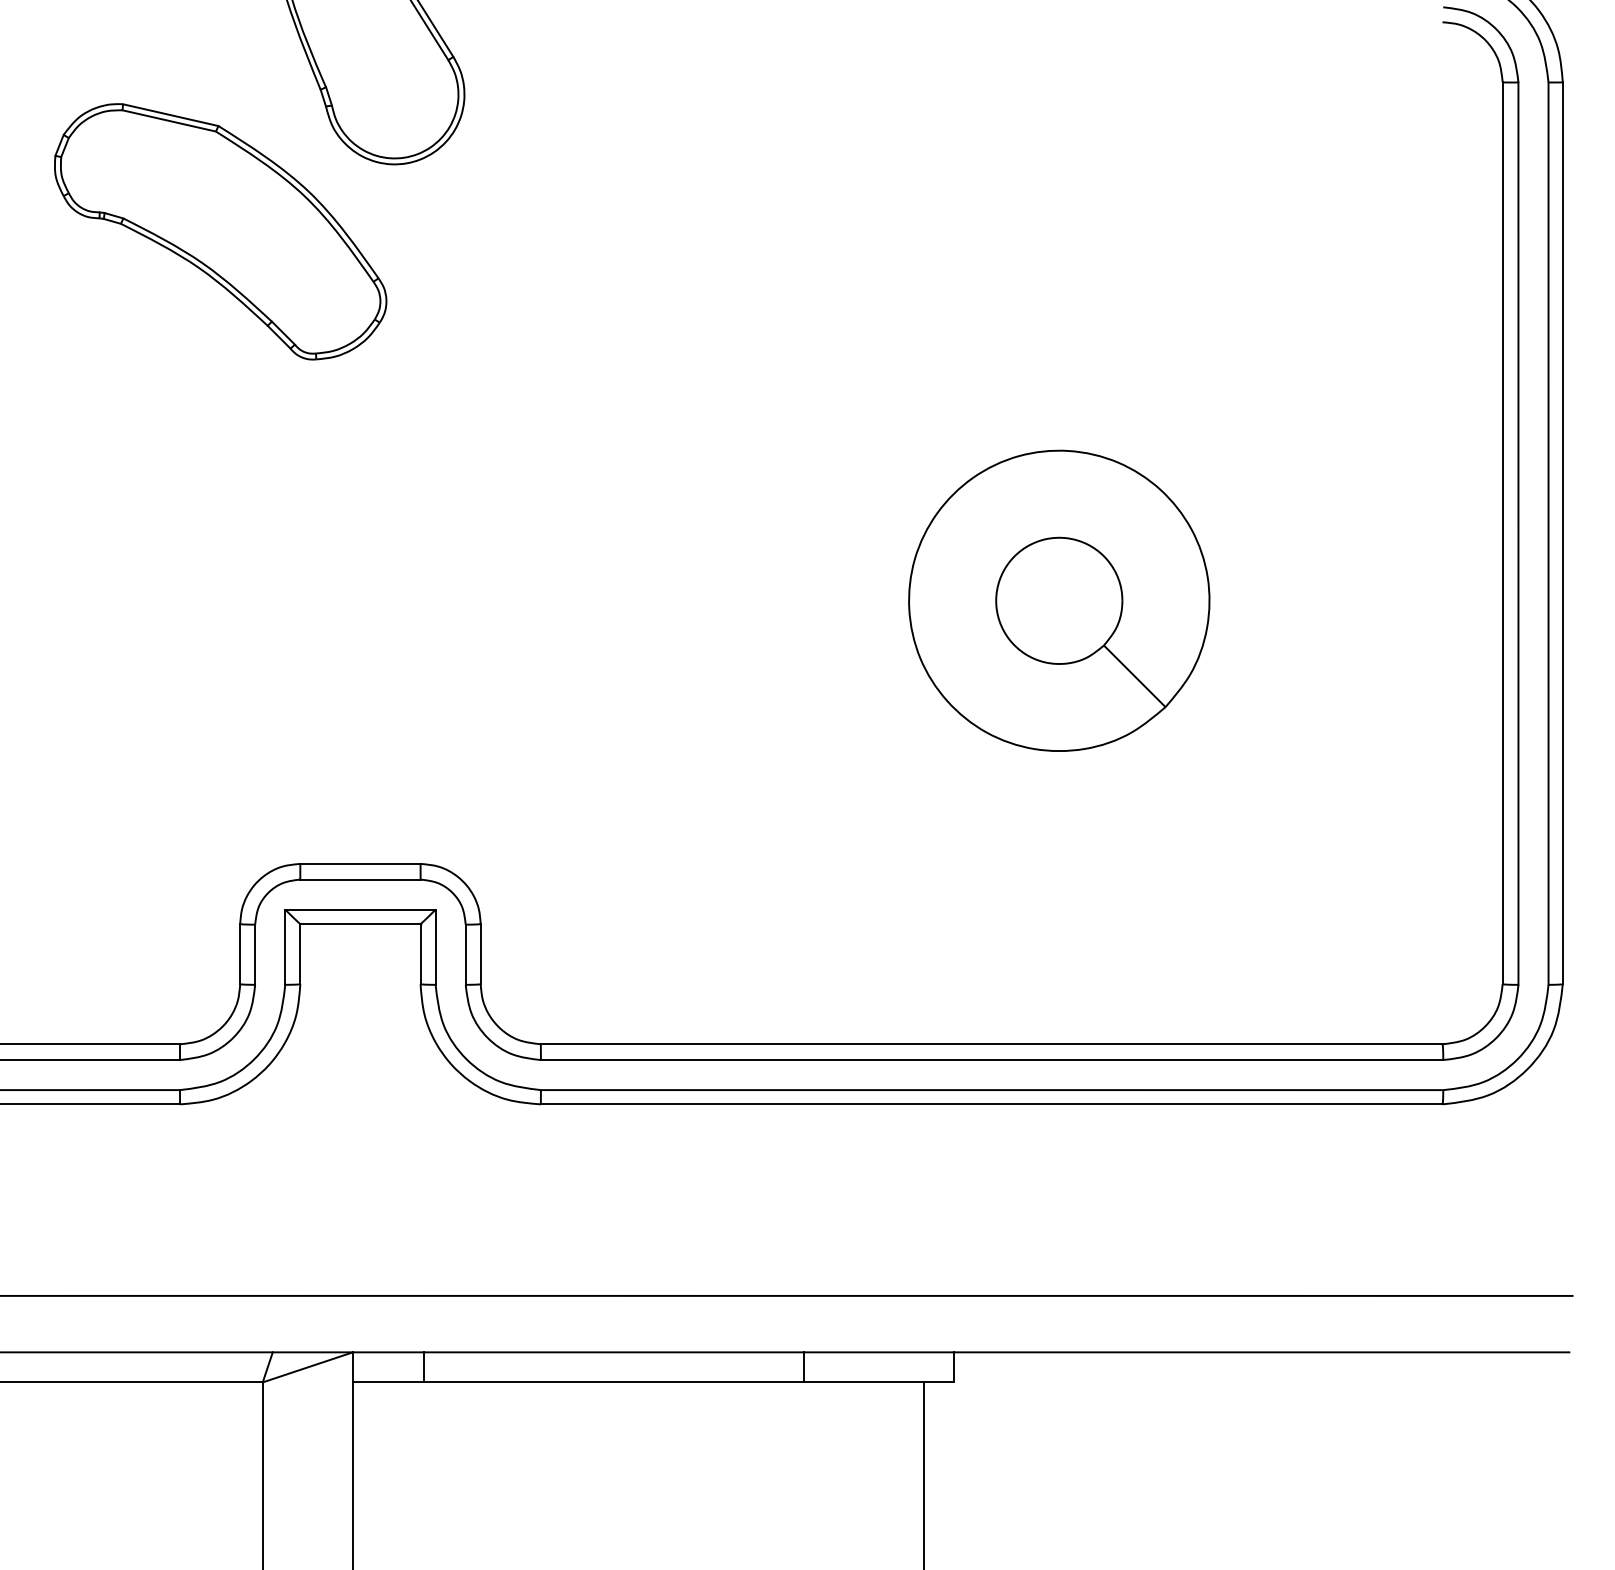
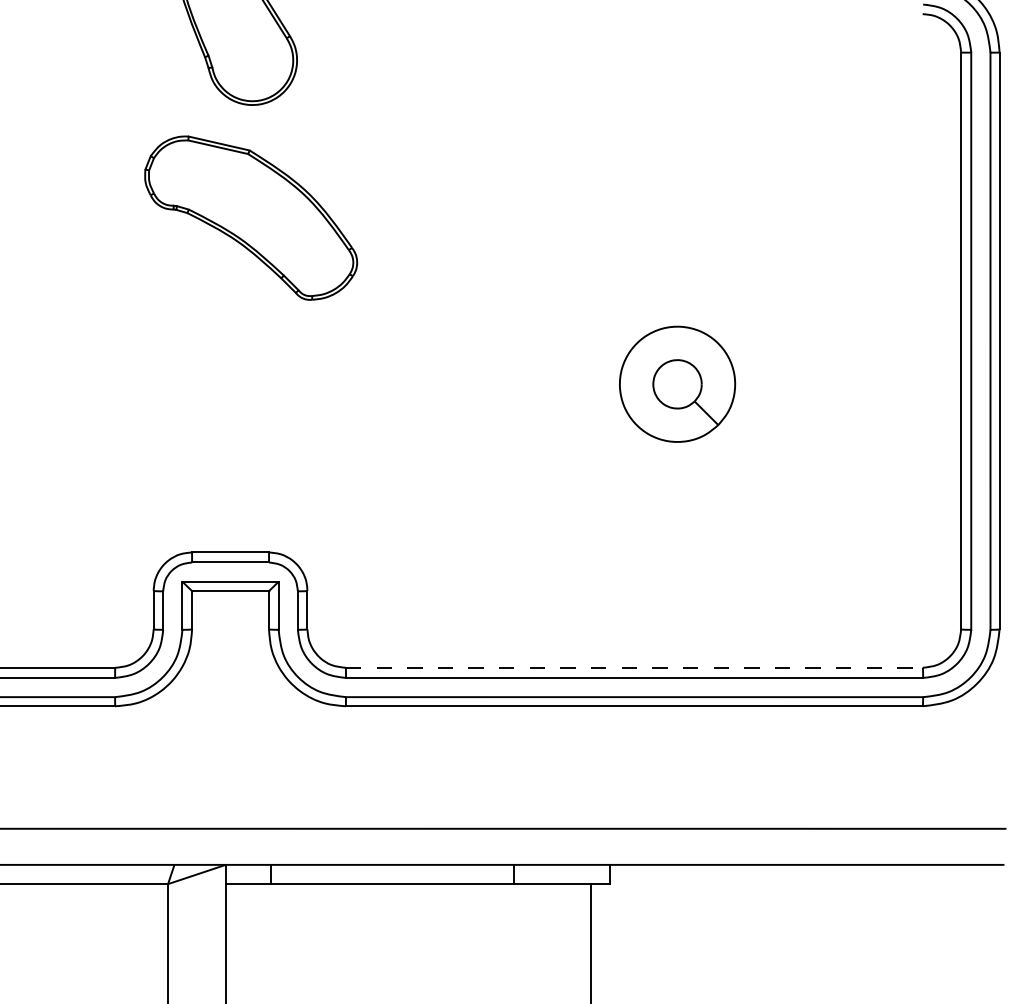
part: (221, 230) -> (251, 217), moved
part: (1059, 601) -> (677, 384), size x0.6
line: (991, 1043) -> (634, 667), solid -> dashed

